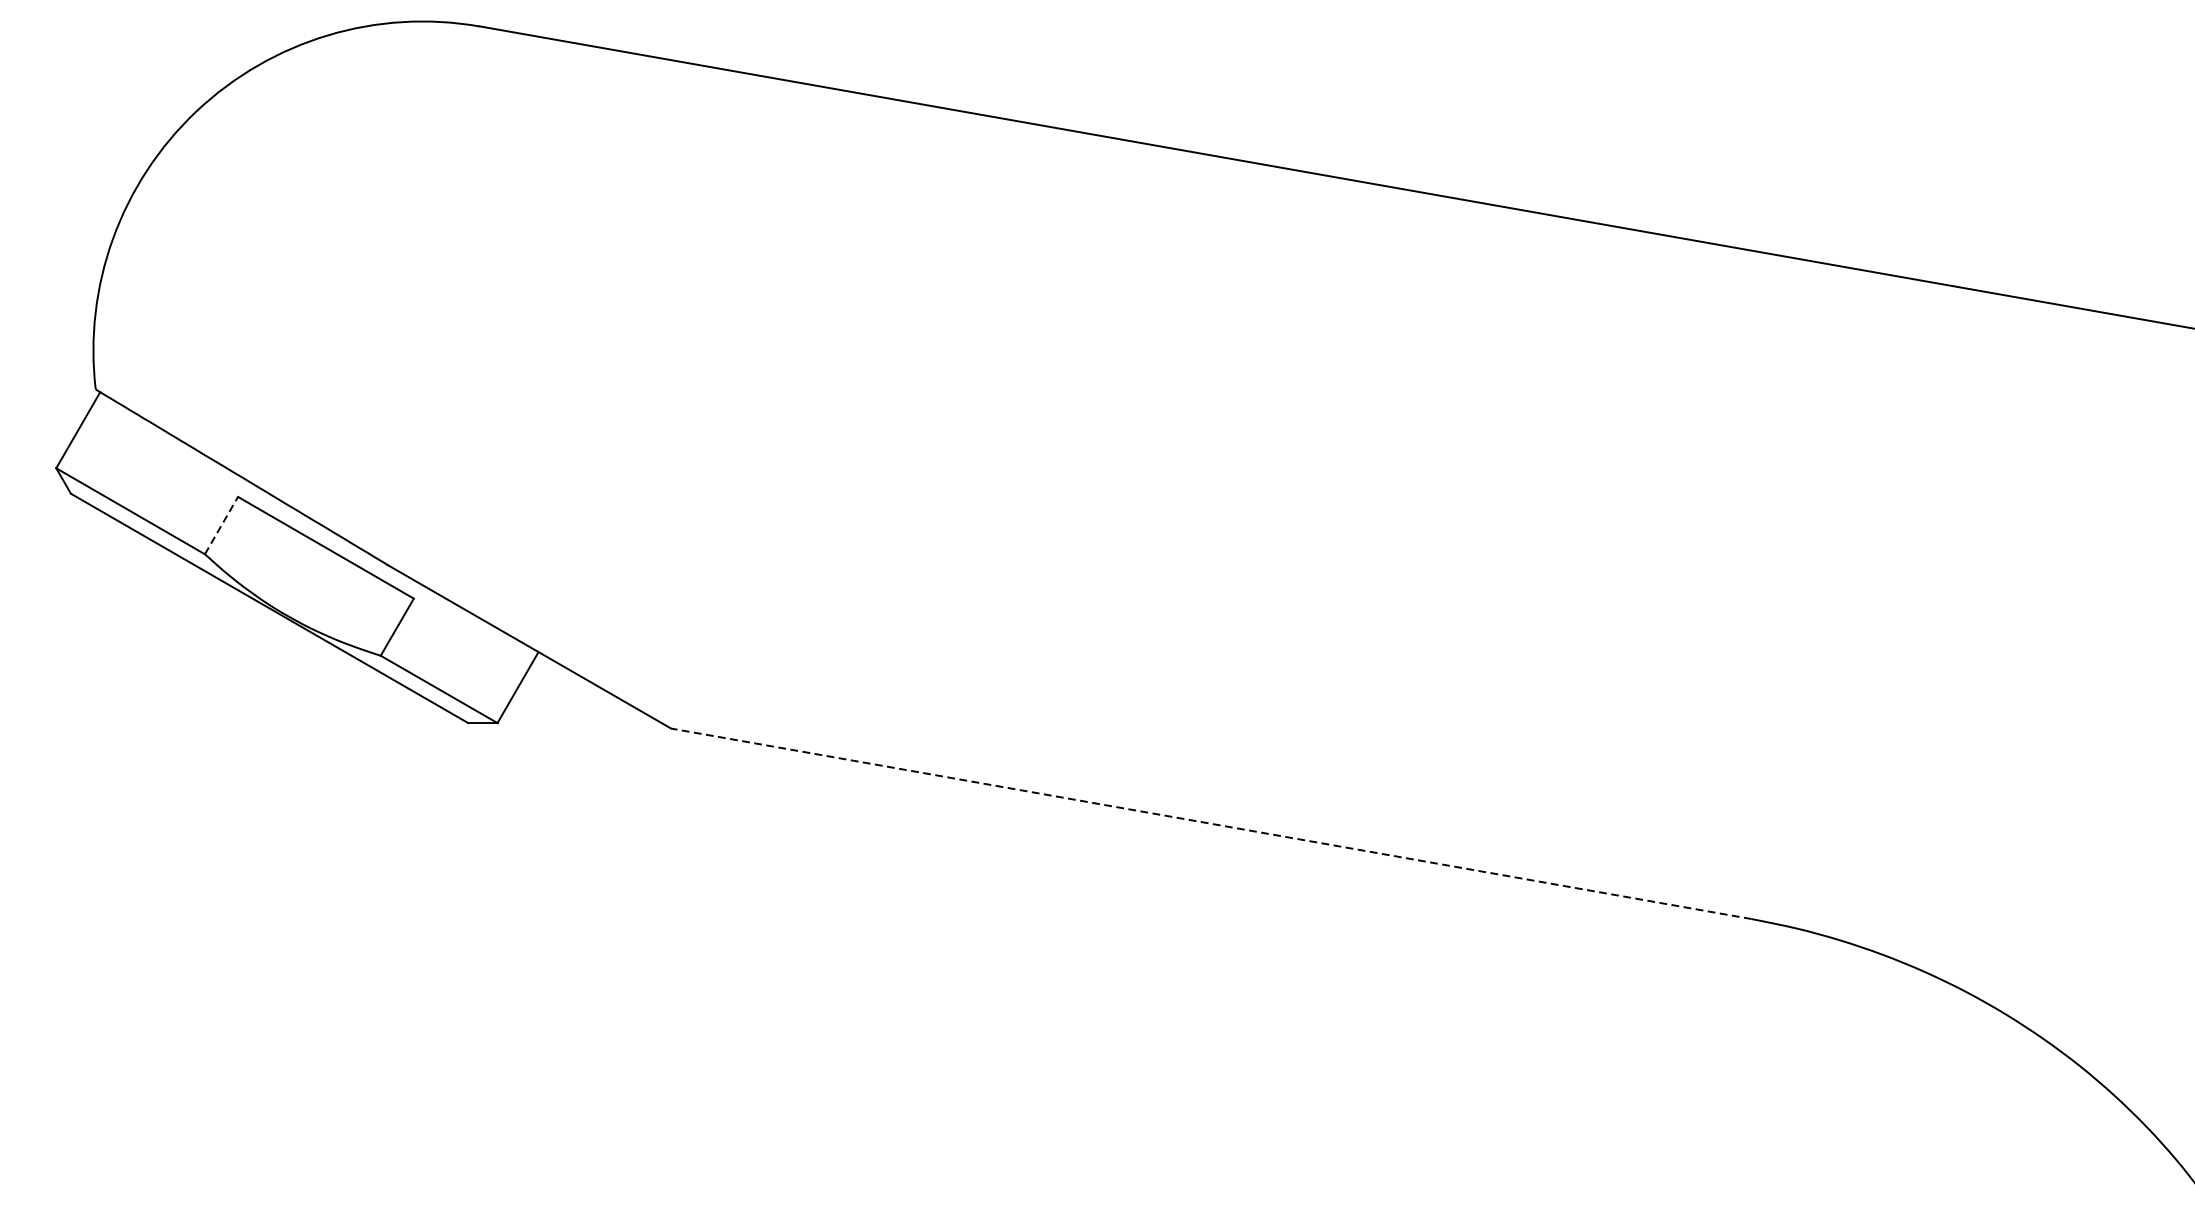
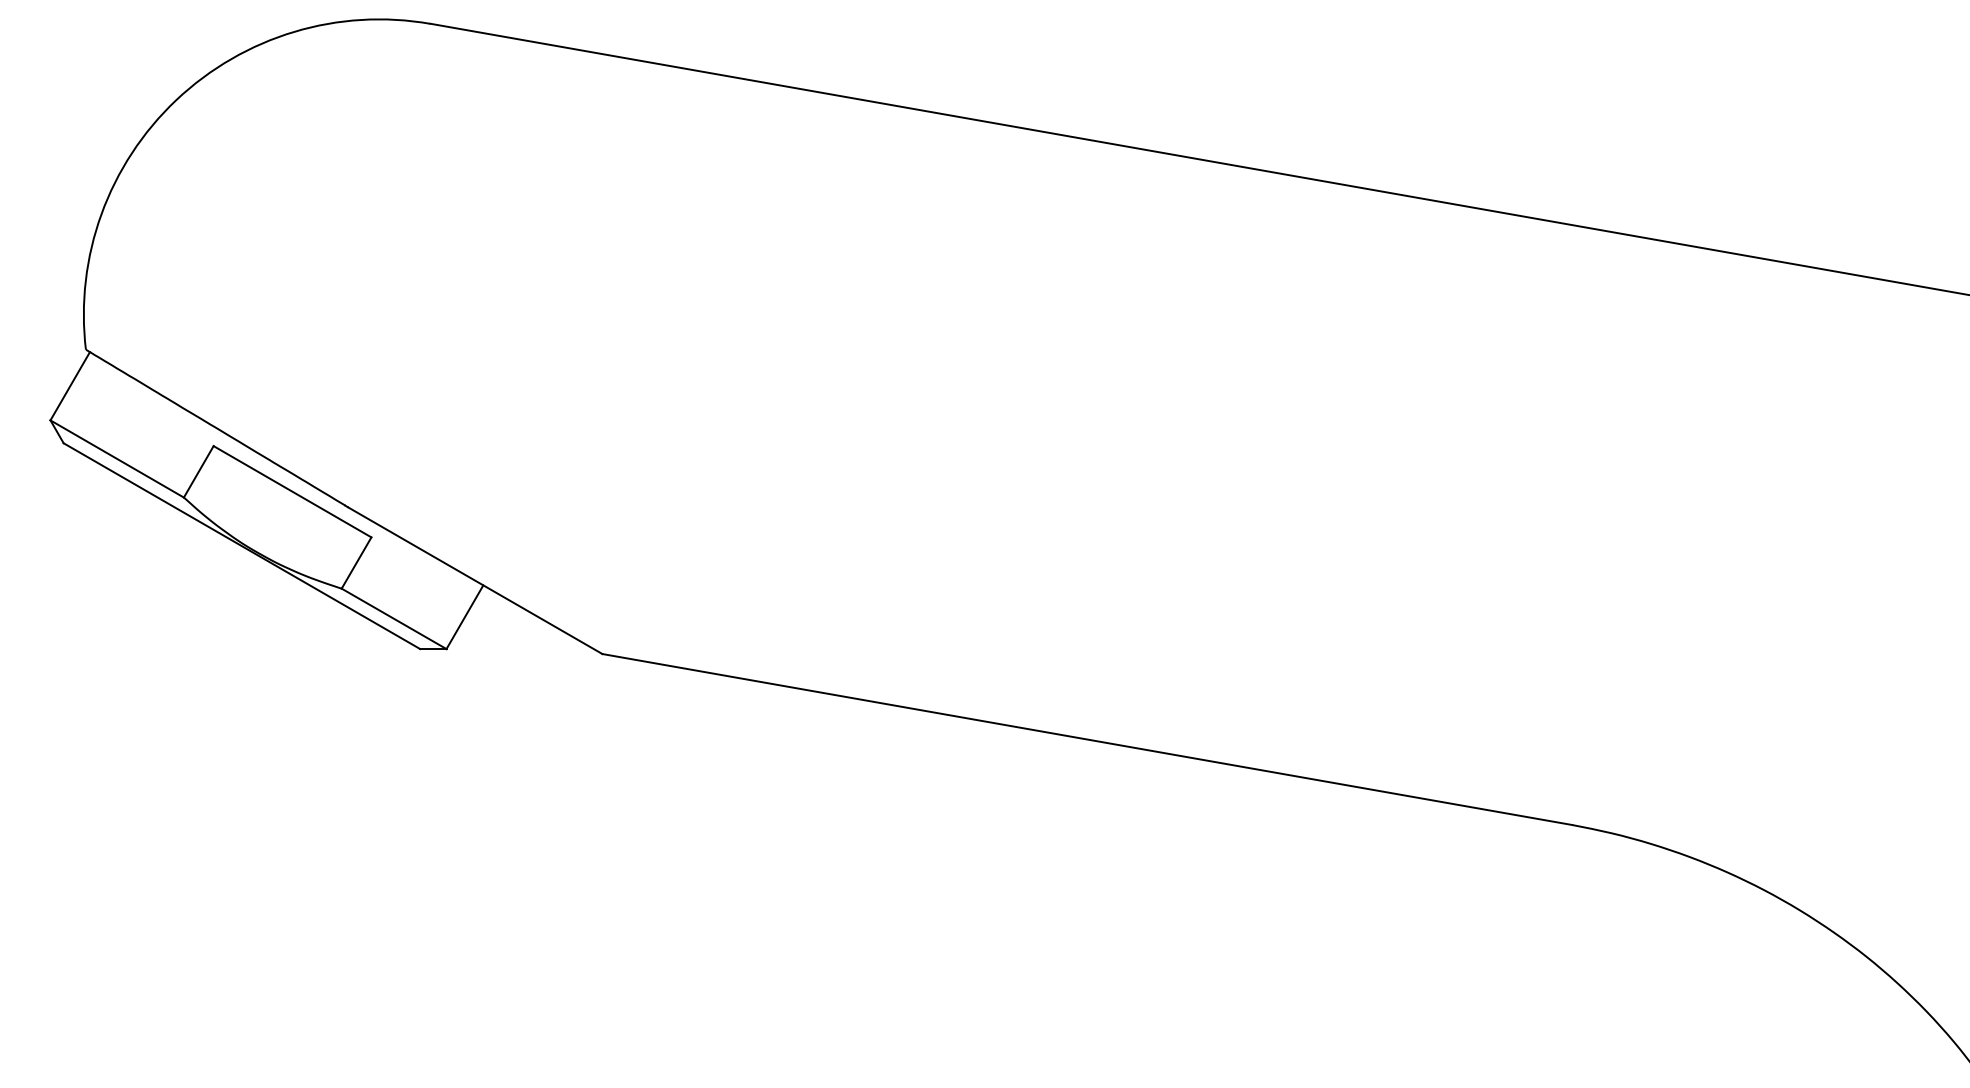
line: (221, 525) -> (198, 471), dashed -> solid
line: (1210, 823) -> (1086, 739), dashed -> solid

